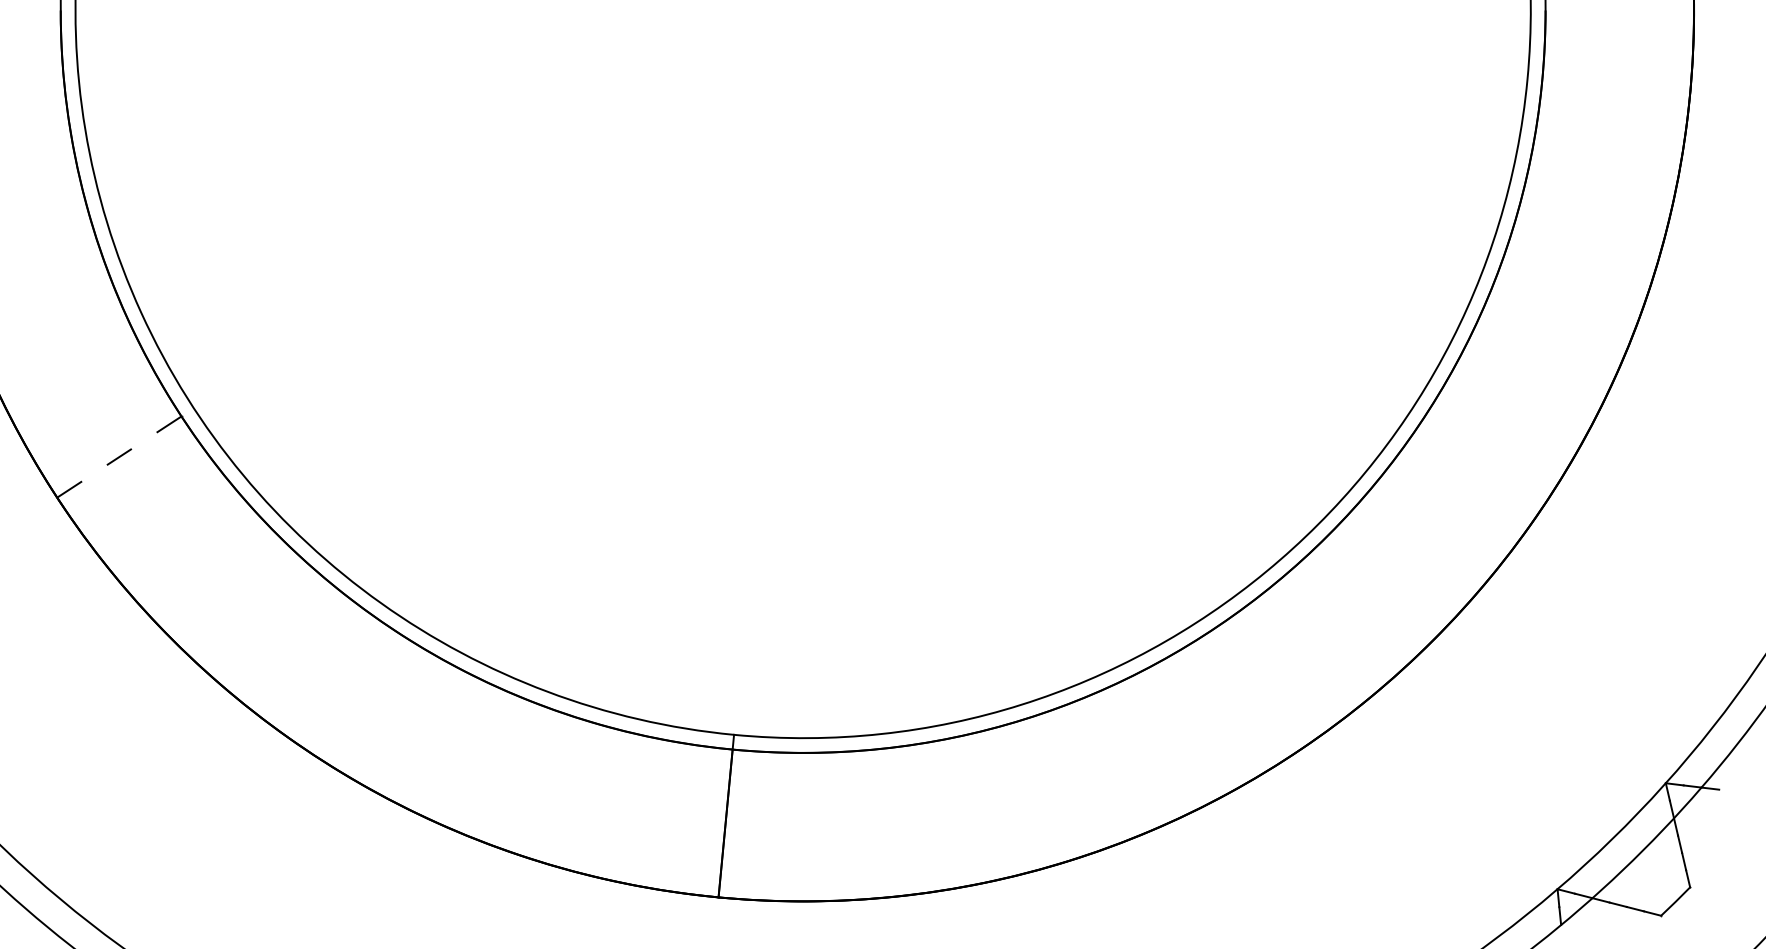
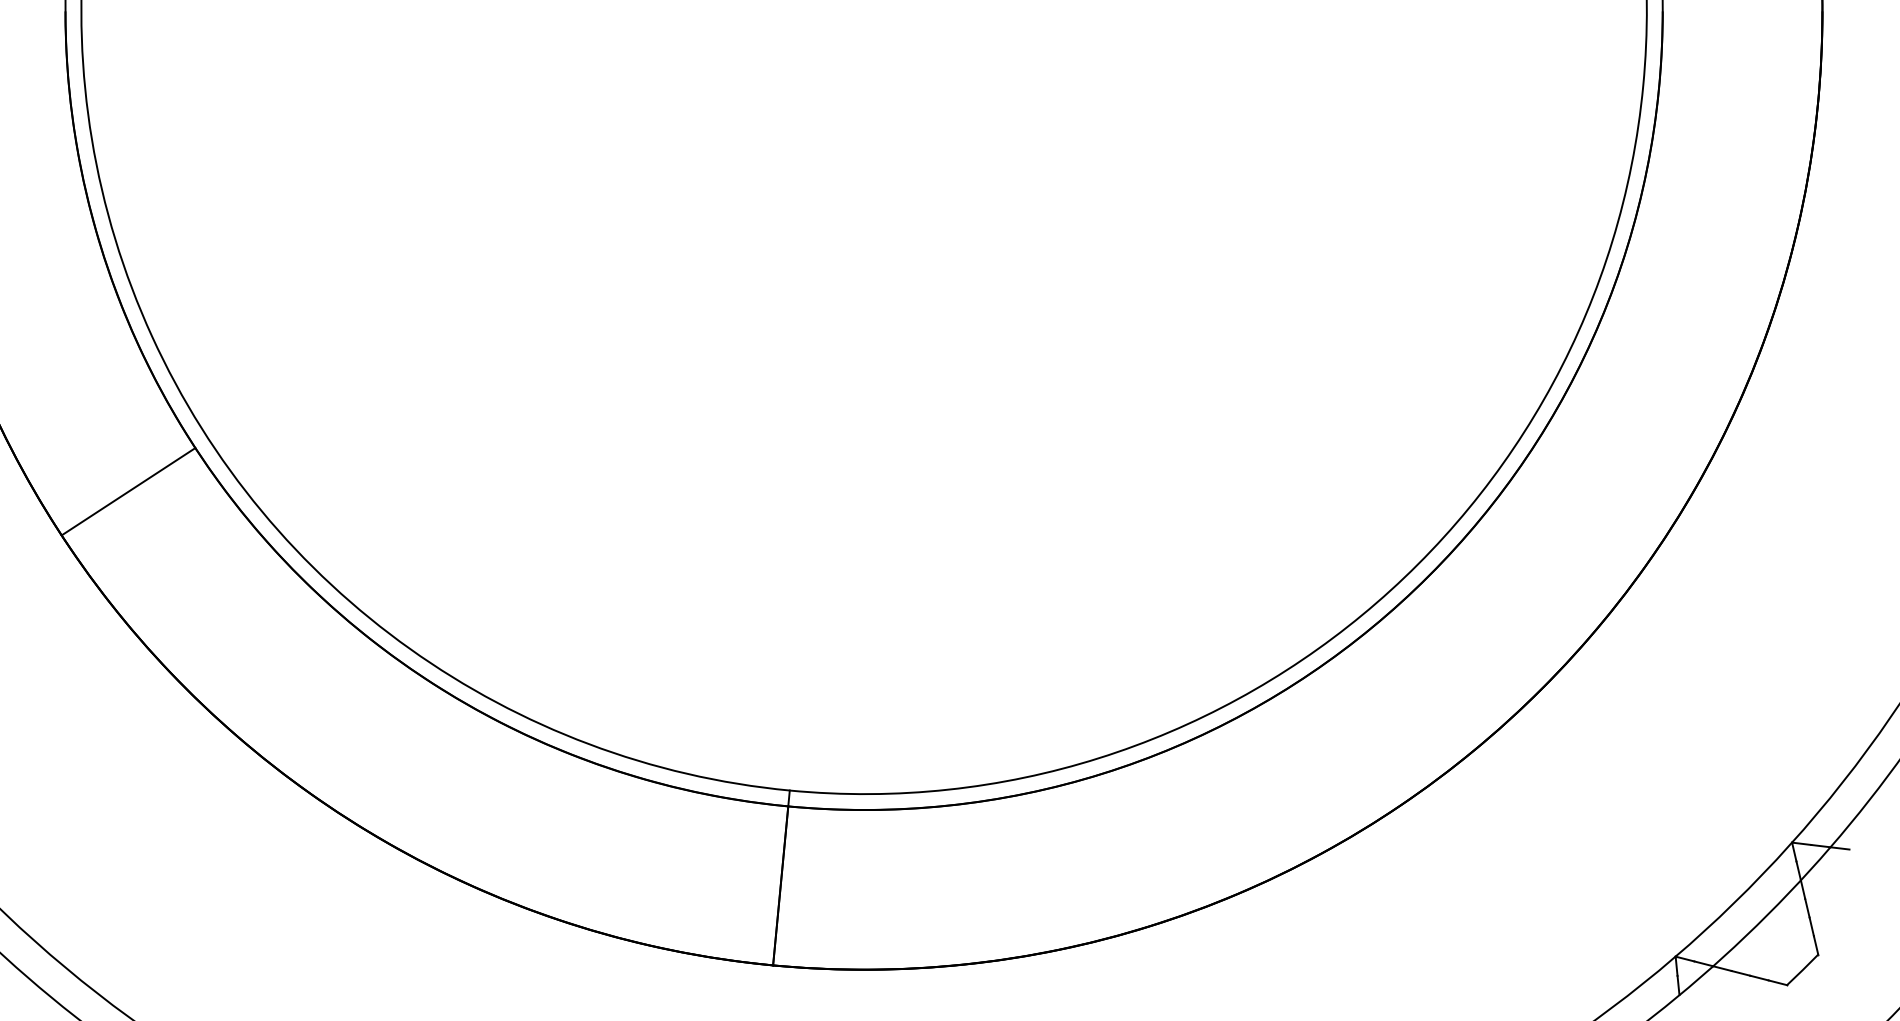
line: (118, 457) -> (127, 492), dashed -> solid

